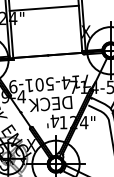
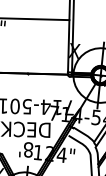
text: (54, 120) -> (28, 149), 4' -> 8'

